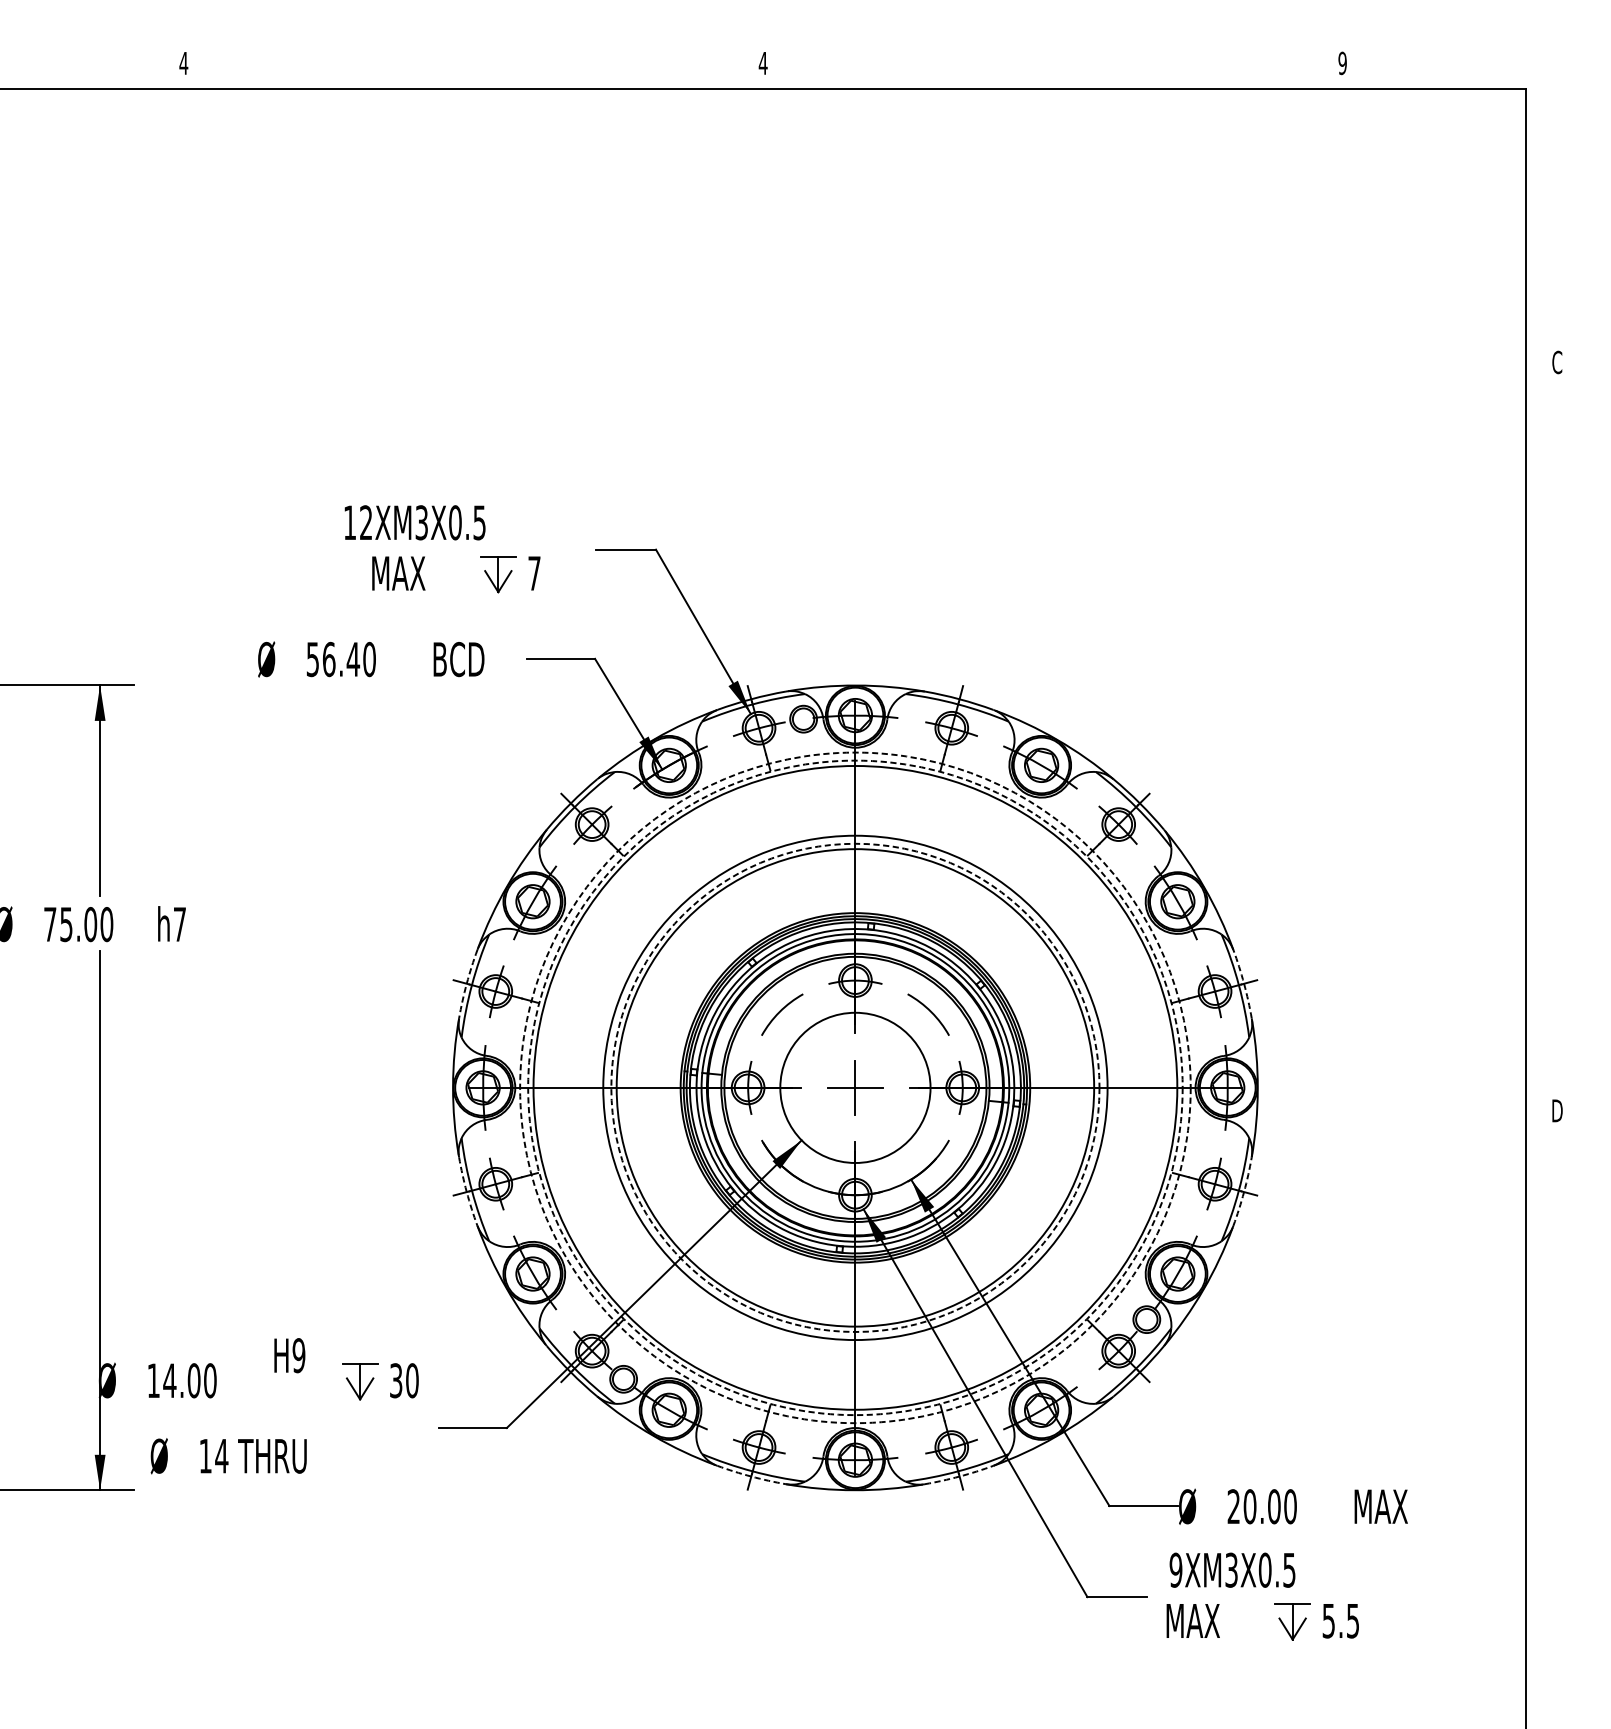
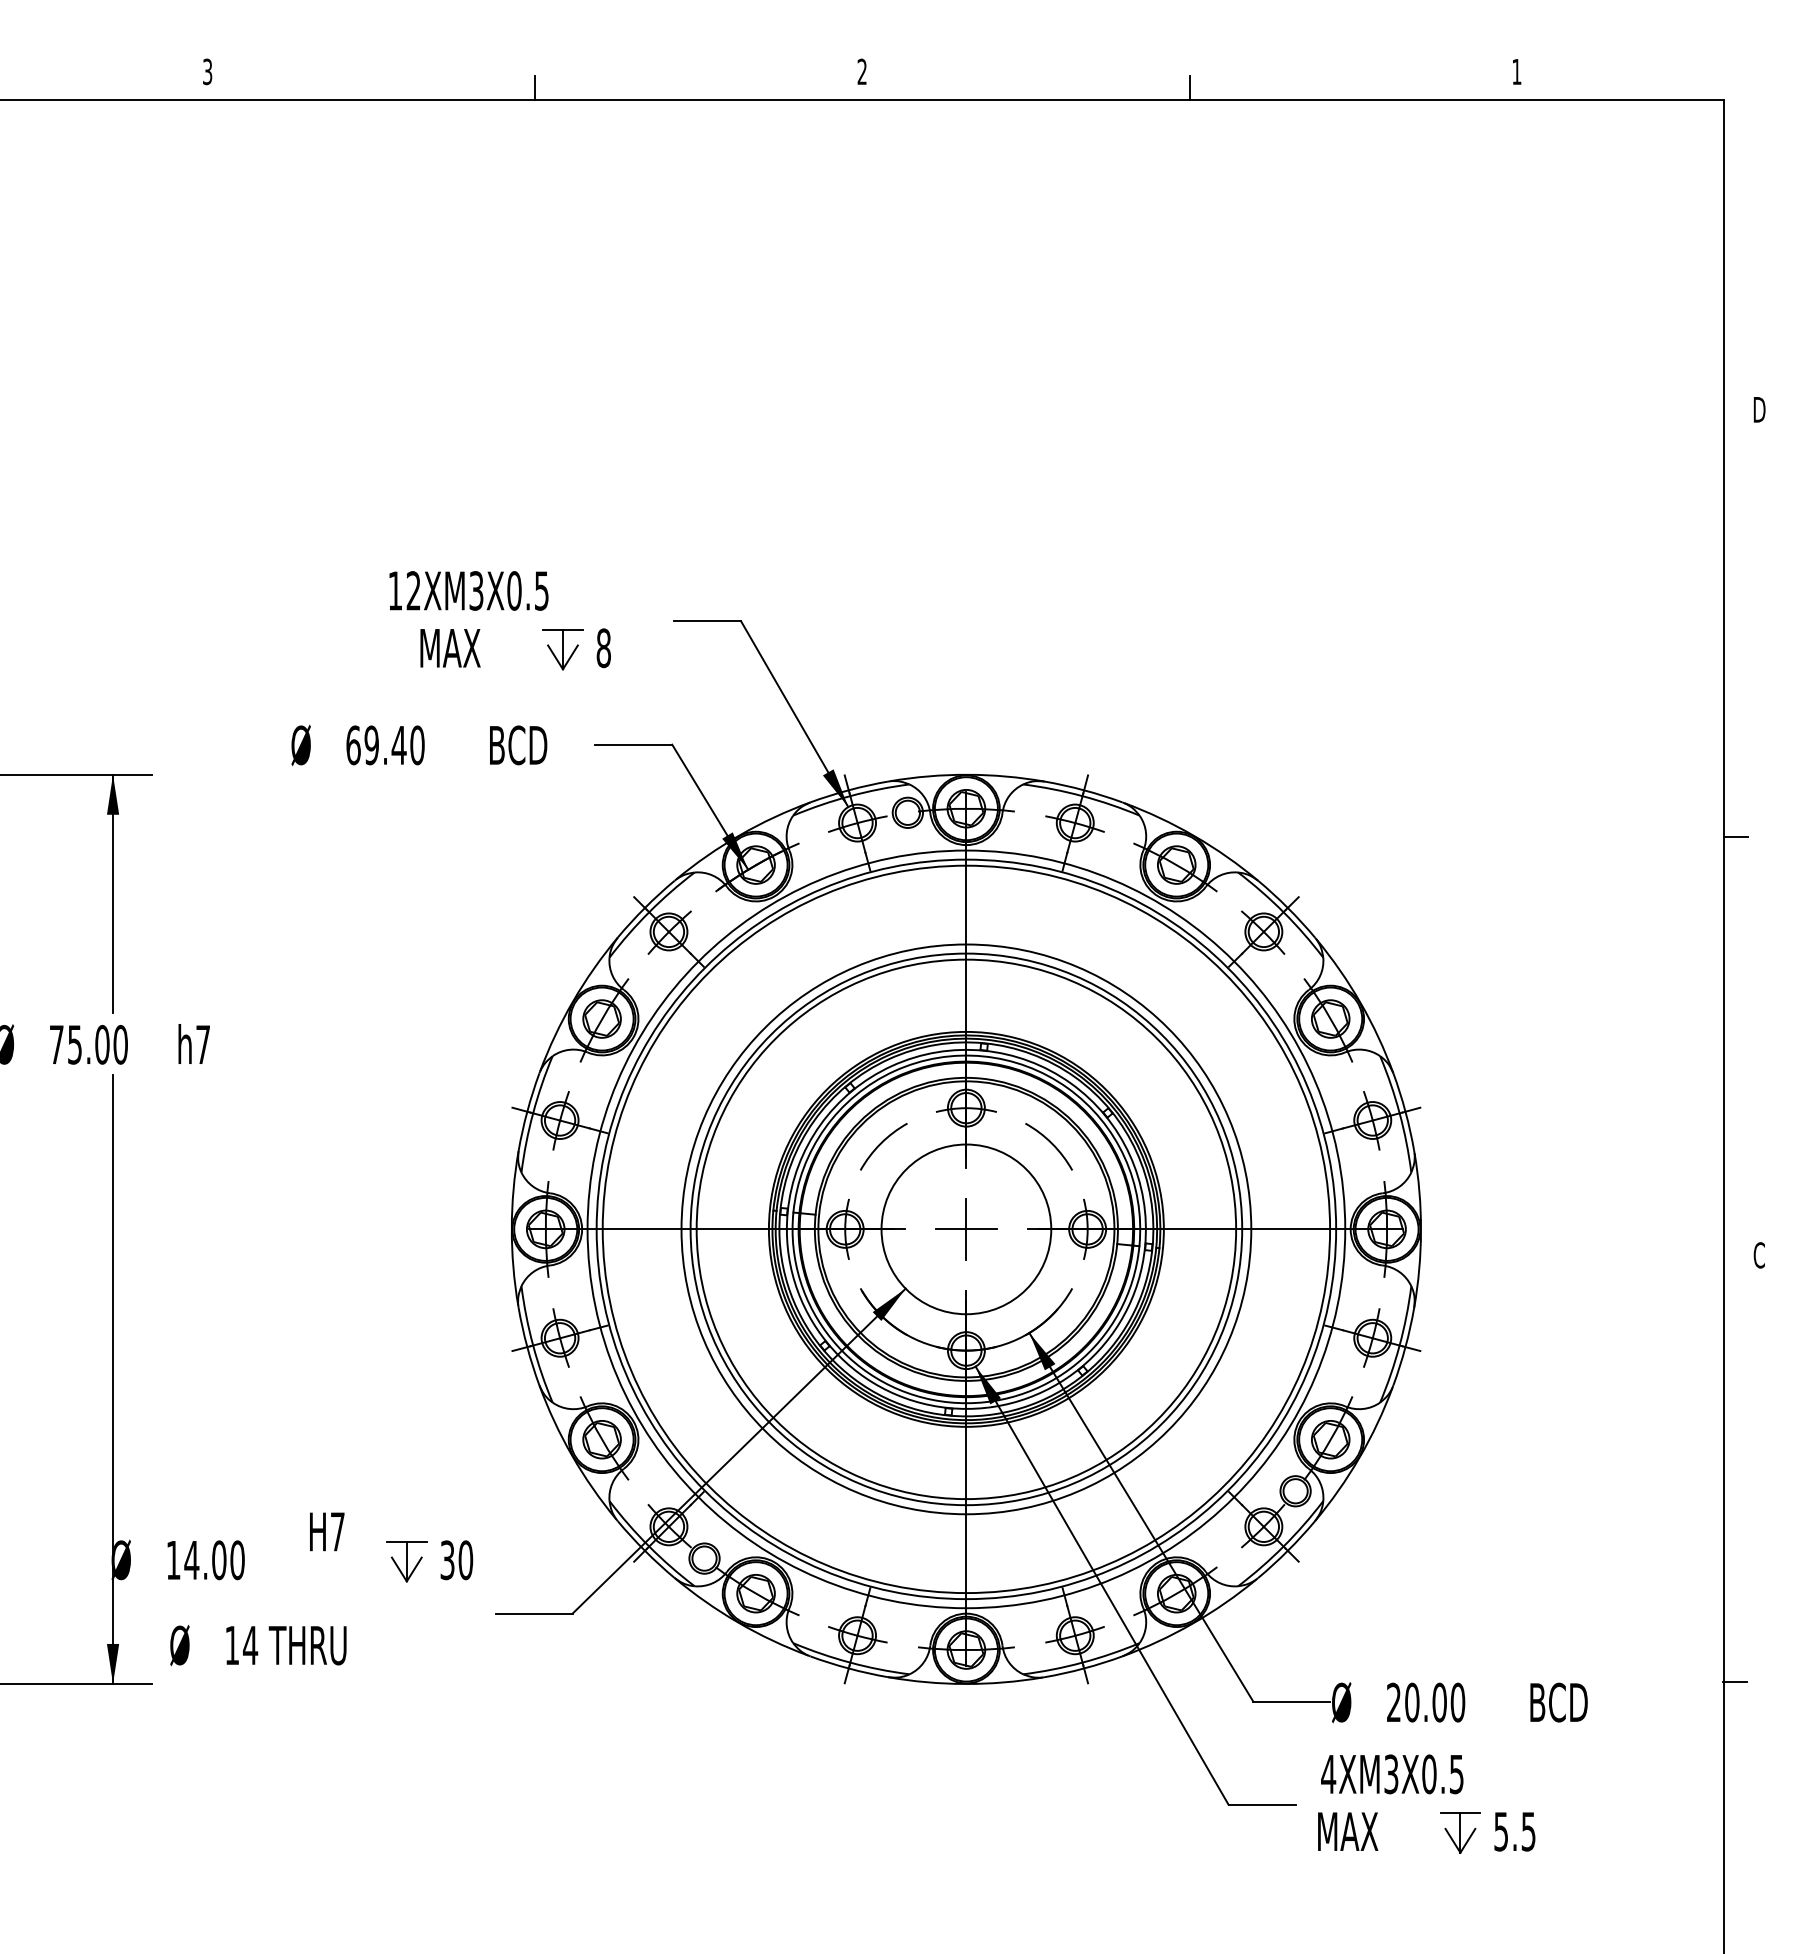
text: (183, 63) -> (207, 71), 4 -> 3
text: (763, 63) -> (862, 71), 4 -> 2
text: (1342, 63) -> (1516, 71), 9 -> 1
line: (473, 78) -> (534, 88), added
line: (1052, 78) -> (1189, 88), added
text: (1557, 362) -> (1759, 409), C -> D
text: (534, 573) -> (603, 648), 7 -> 8
text: (320, 659) -> (362, 745), 56.40 -> 69.40
line: (1536, 740) -> (1735, 836), added
arc: (466, 983) -> (527, 1111), dashed -> solid
arc: (1244, 983) -> (1405, 1111), dashed -> solid
circle: (855, 1087) -> (966, 1229), dashed -> solid
circle: (855, 1087) -> (966, 1229), dashed -> solid
circle: (855, 1087) -> (966, 1229), dashed -> solid
text: (1557, 1111) -> (1759, 1255), D -> C
arc: (466, 1192) -> (527, 1347), dashed -> solid
arc: (1244, 1192) -> (1405, 1347), dashed -> solid
text: (298, 1355) -> (337, 1531), H9 -> H7
arc: (751, 1476) -> (848, 1668), dashed -> solid
arc: (959, 1476) -> (1084, 1668), dashed -> solid
line: (1535, 1488) -> (1734, 1682), added
text: (1382, 1506) -> (1561, 1702), MAX -> BCD
text: (1175, 1570) -> (1328, 1774), 9XM3X0.5 -> 4XM3X0.5

